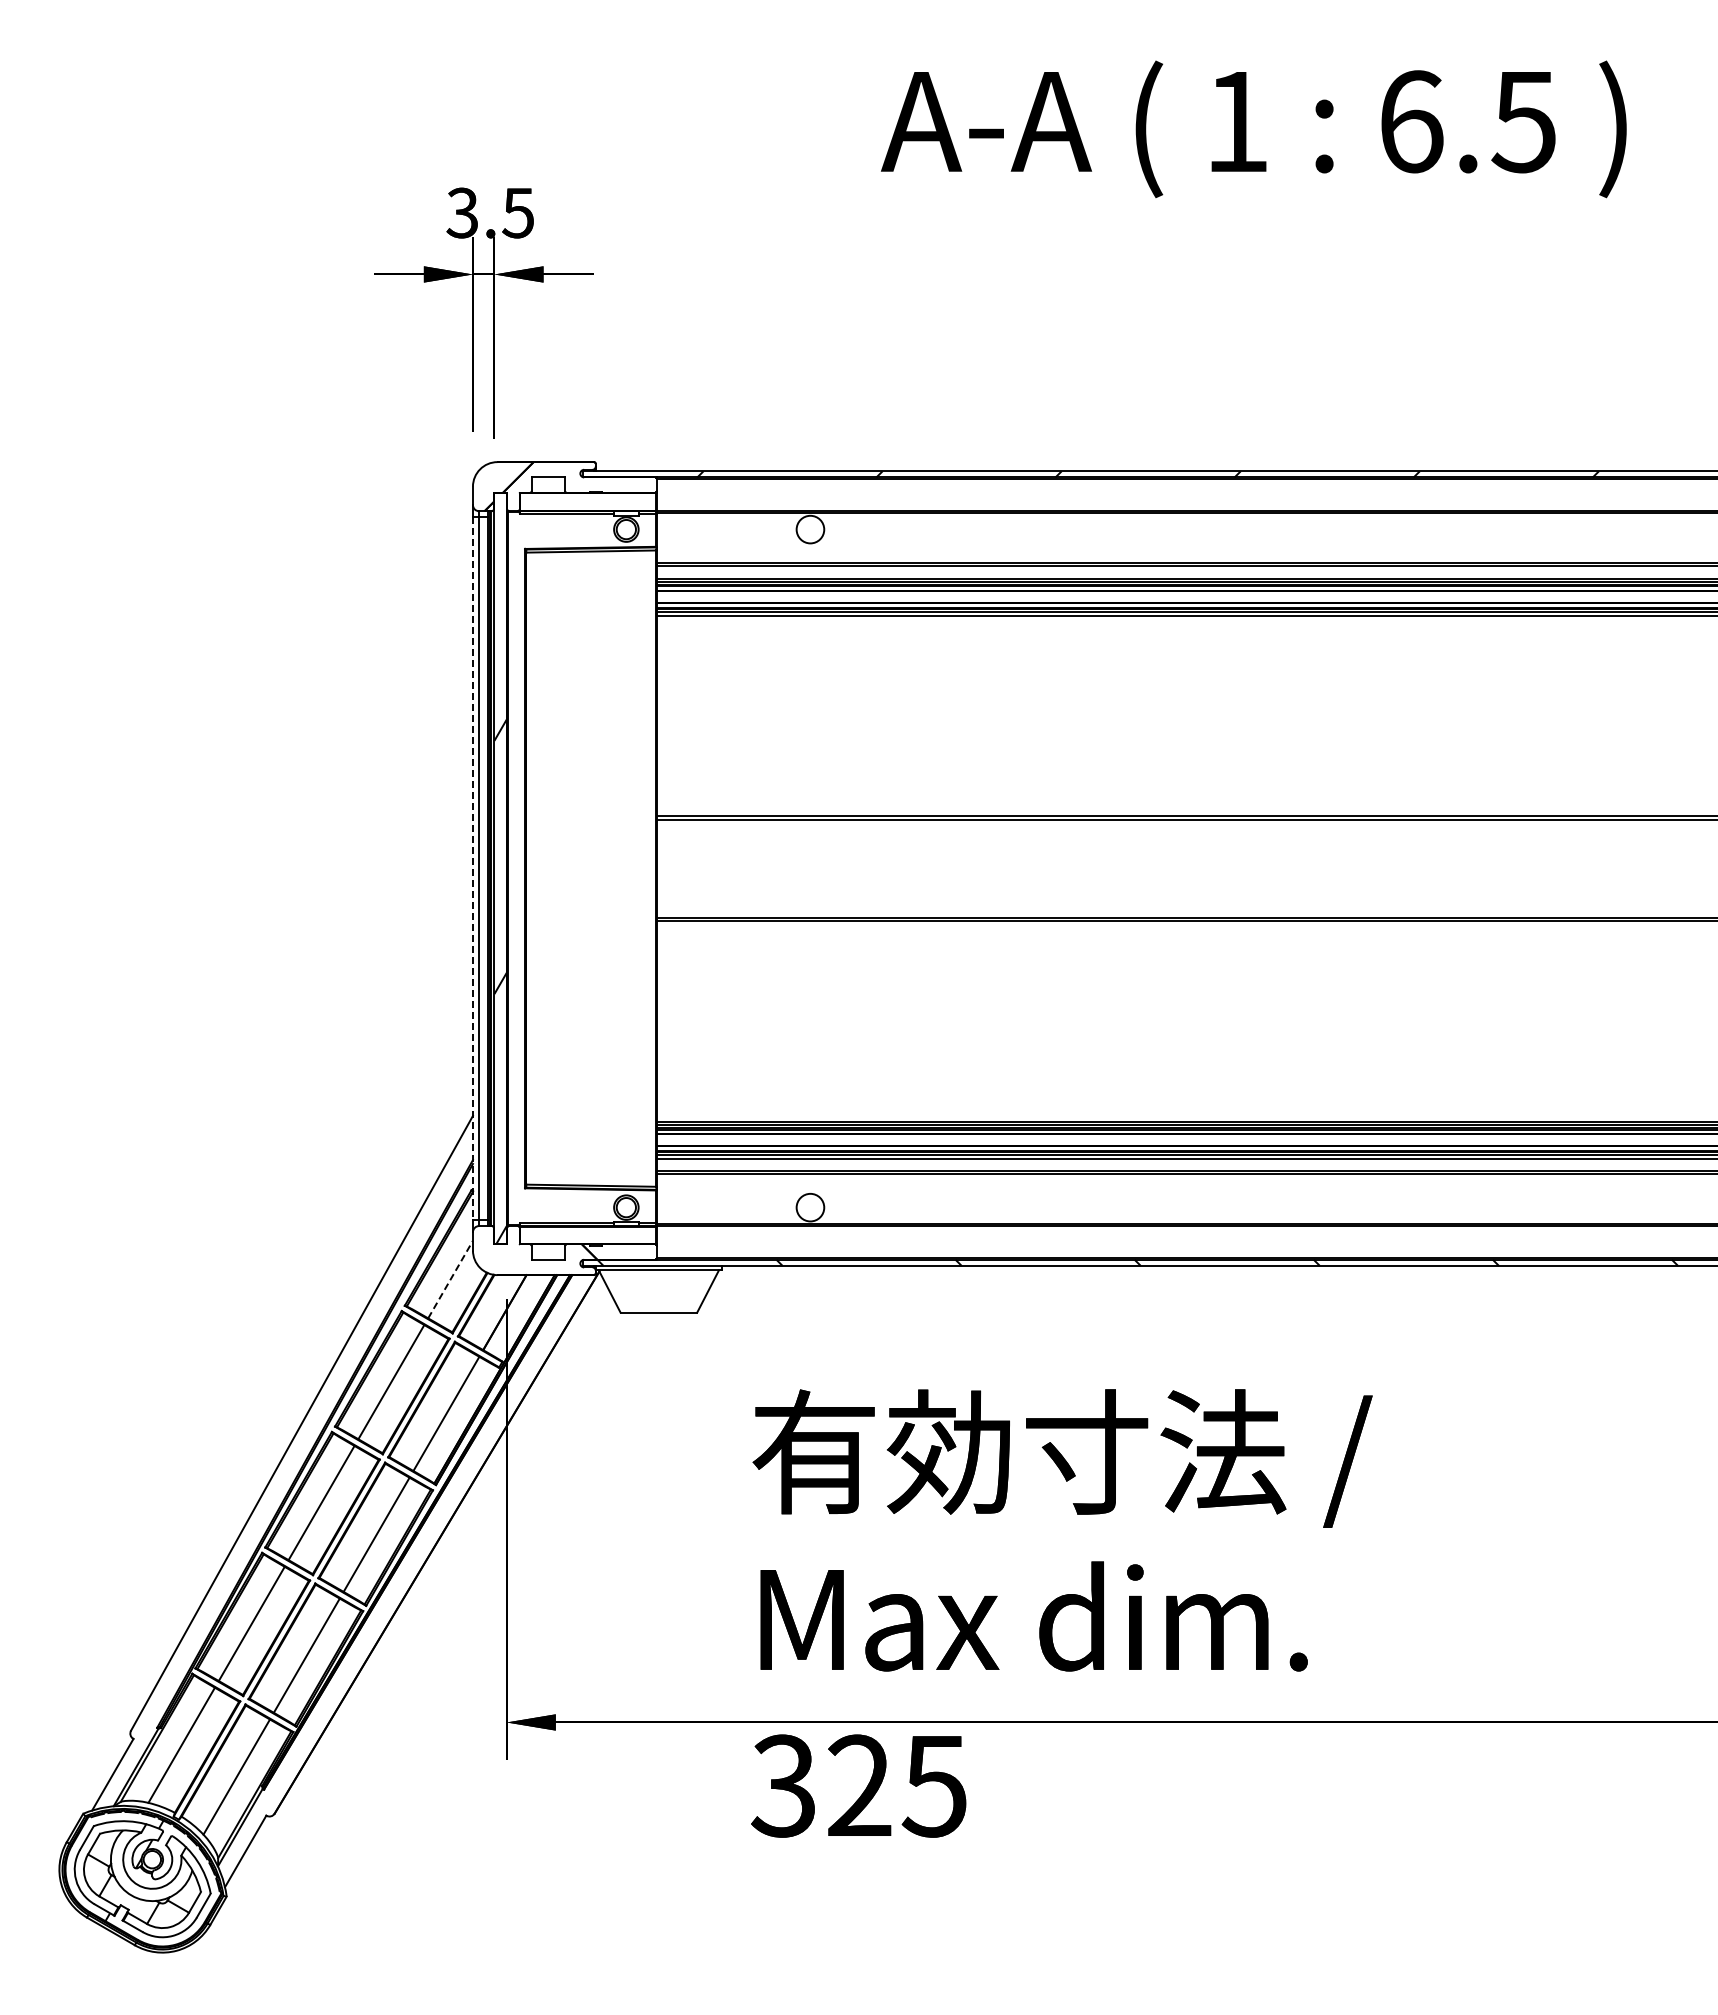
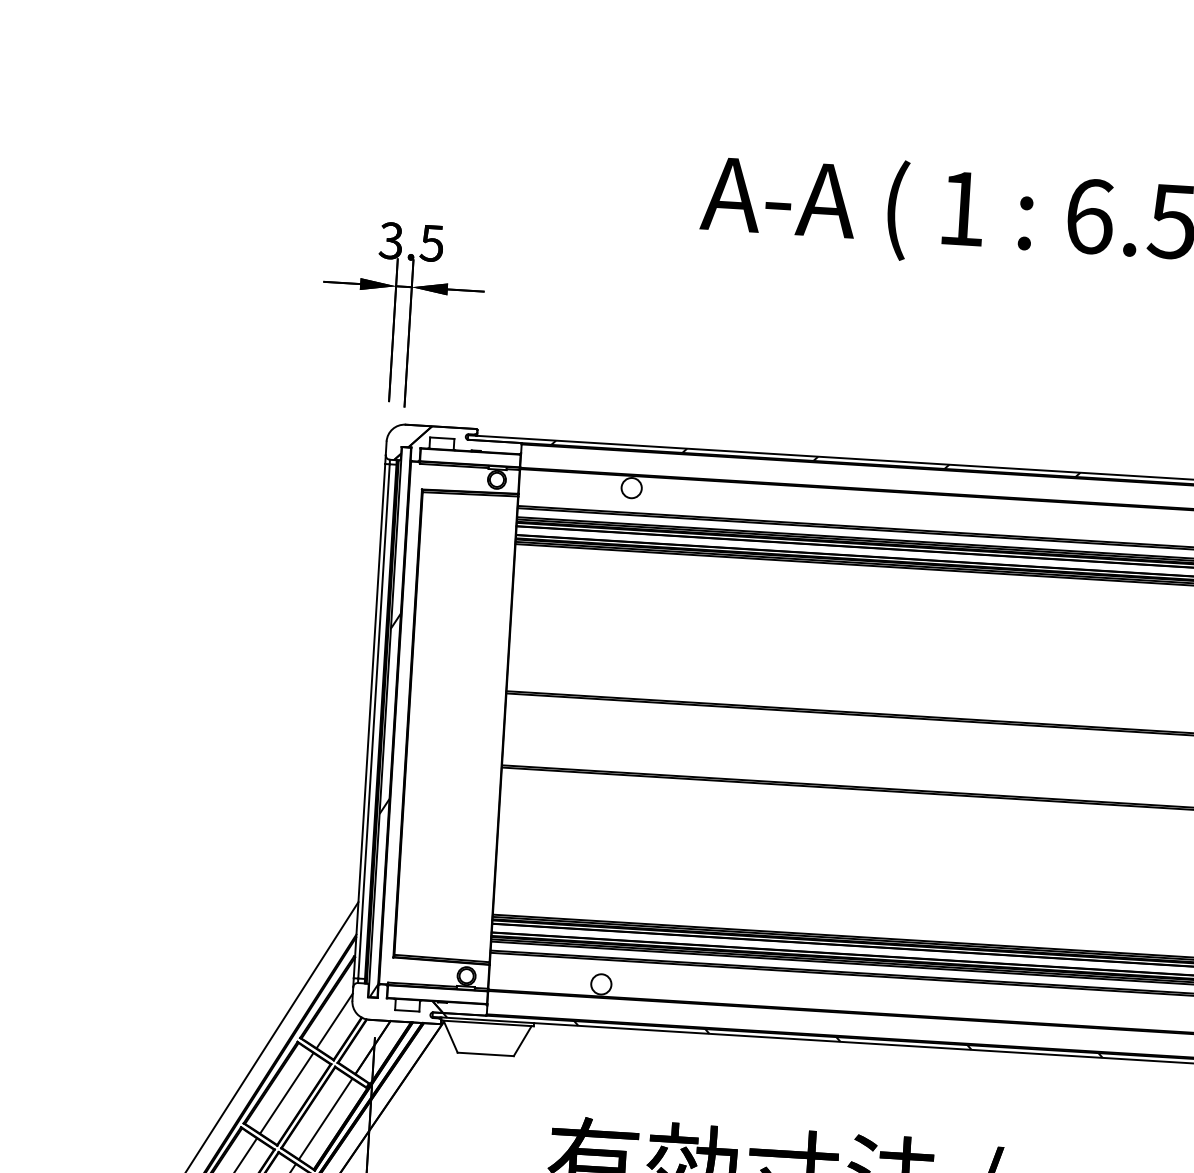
line: (472, 869) -> (369, 721), dashed -> solid
line: (450, 1279) -> (334, 1020), dashed -> solid

